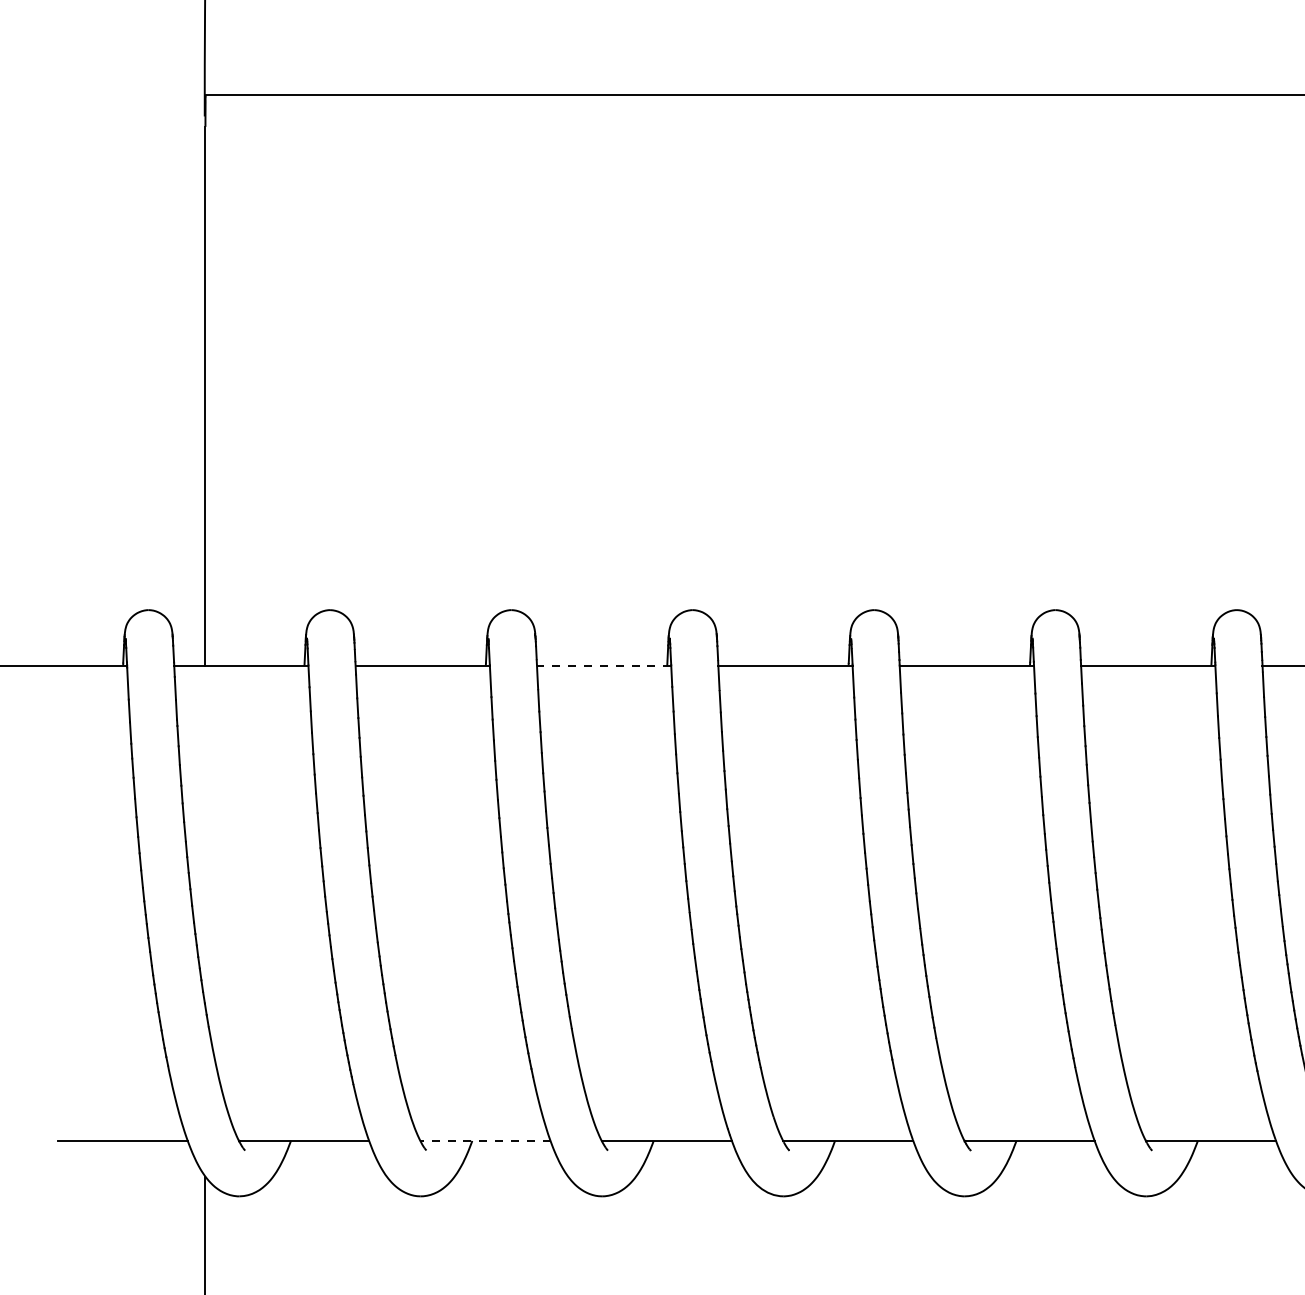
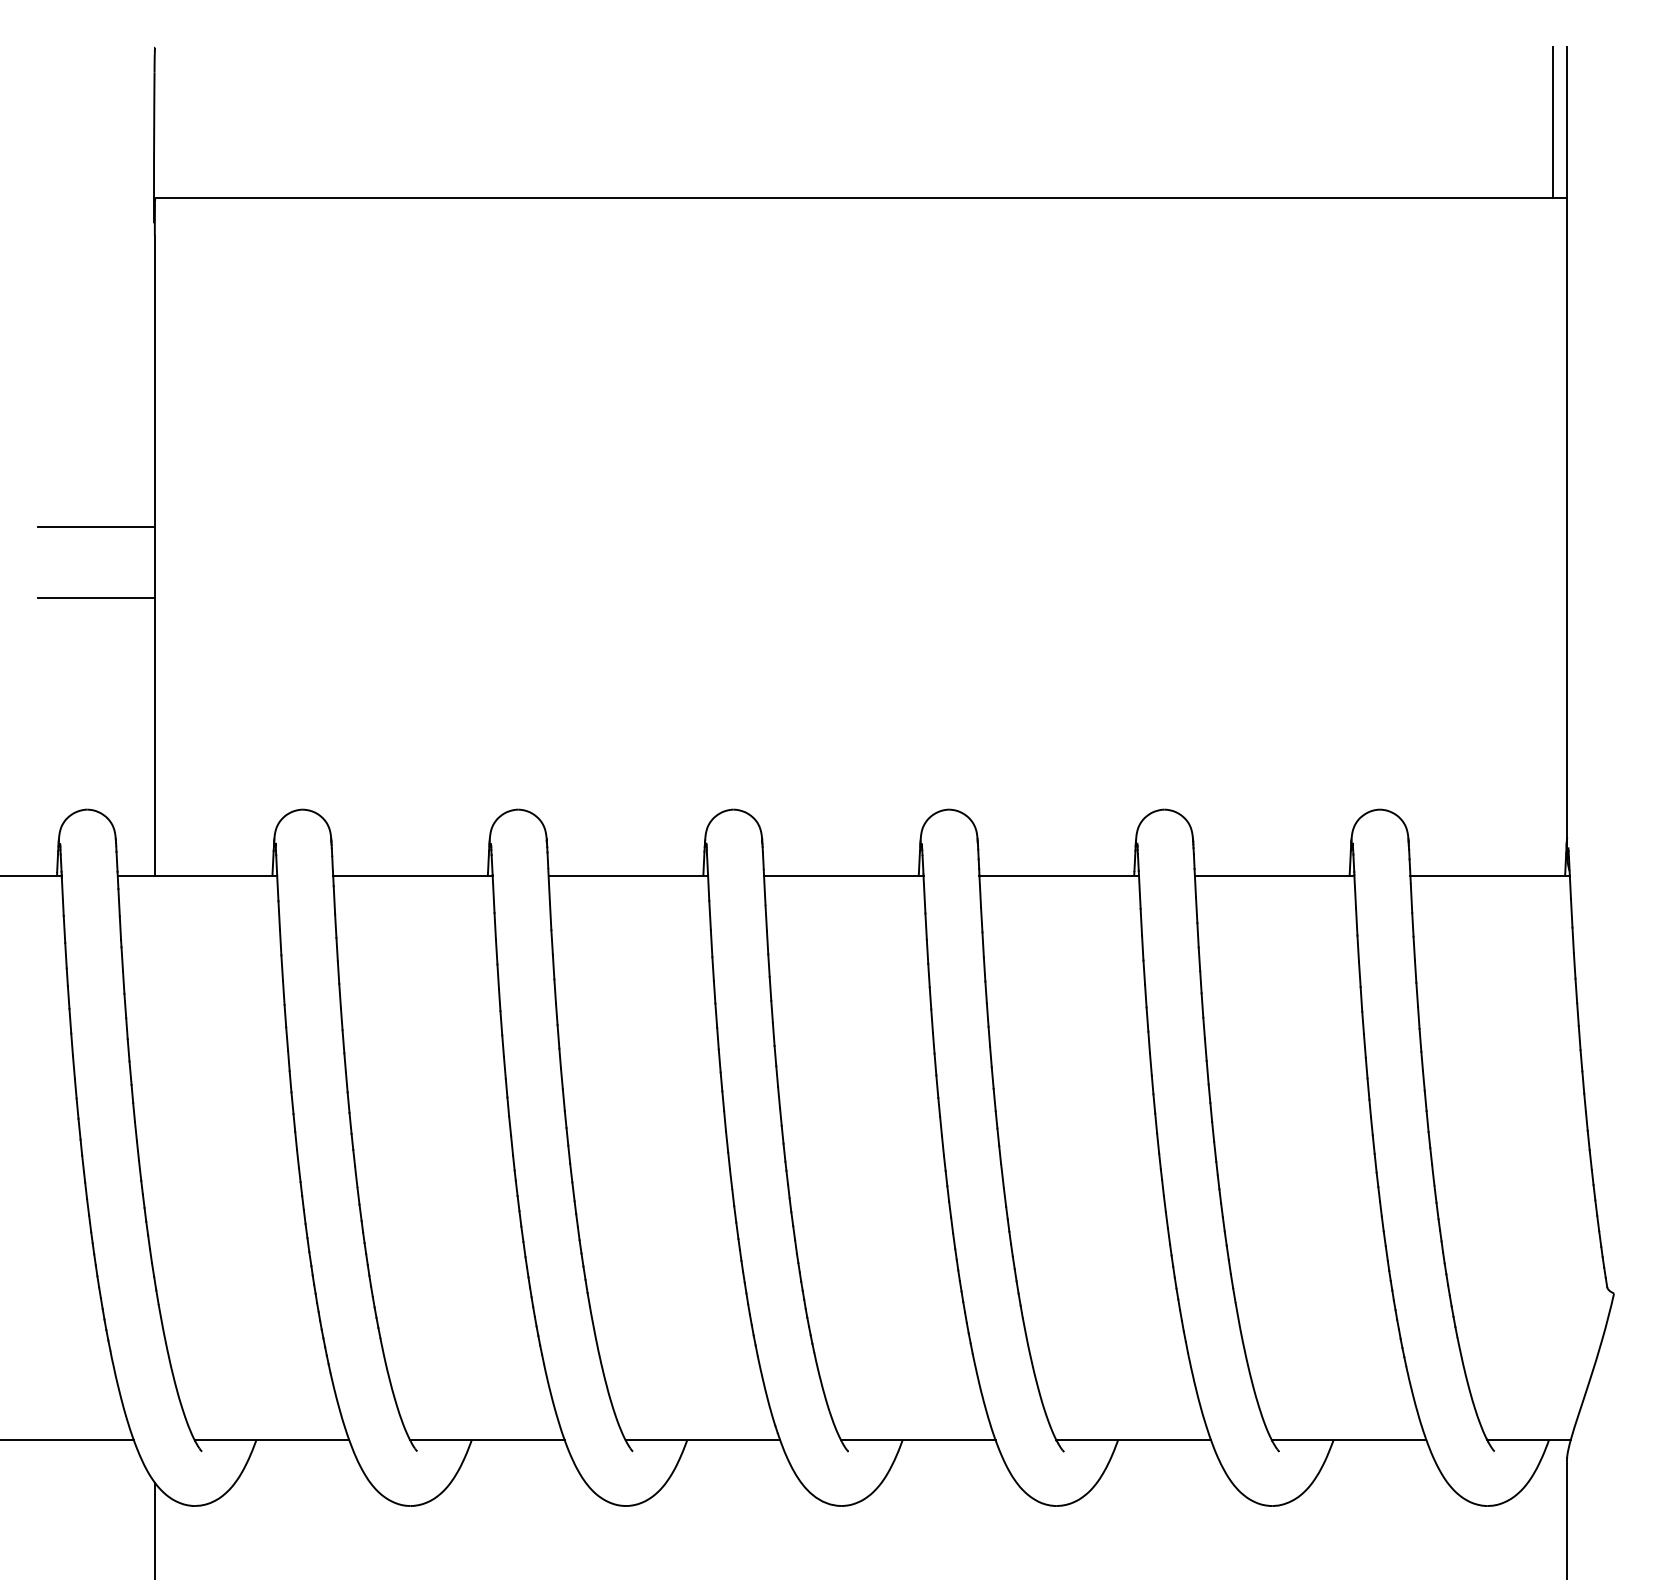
line: (155, 372) -> (95, 527), added
line: (155, 431) -> (95, 597), added
line: (604, 665) -> (628, 875), dashed -> solid
line: (484, 1141) -> (486, 1440), dashed -> solid

